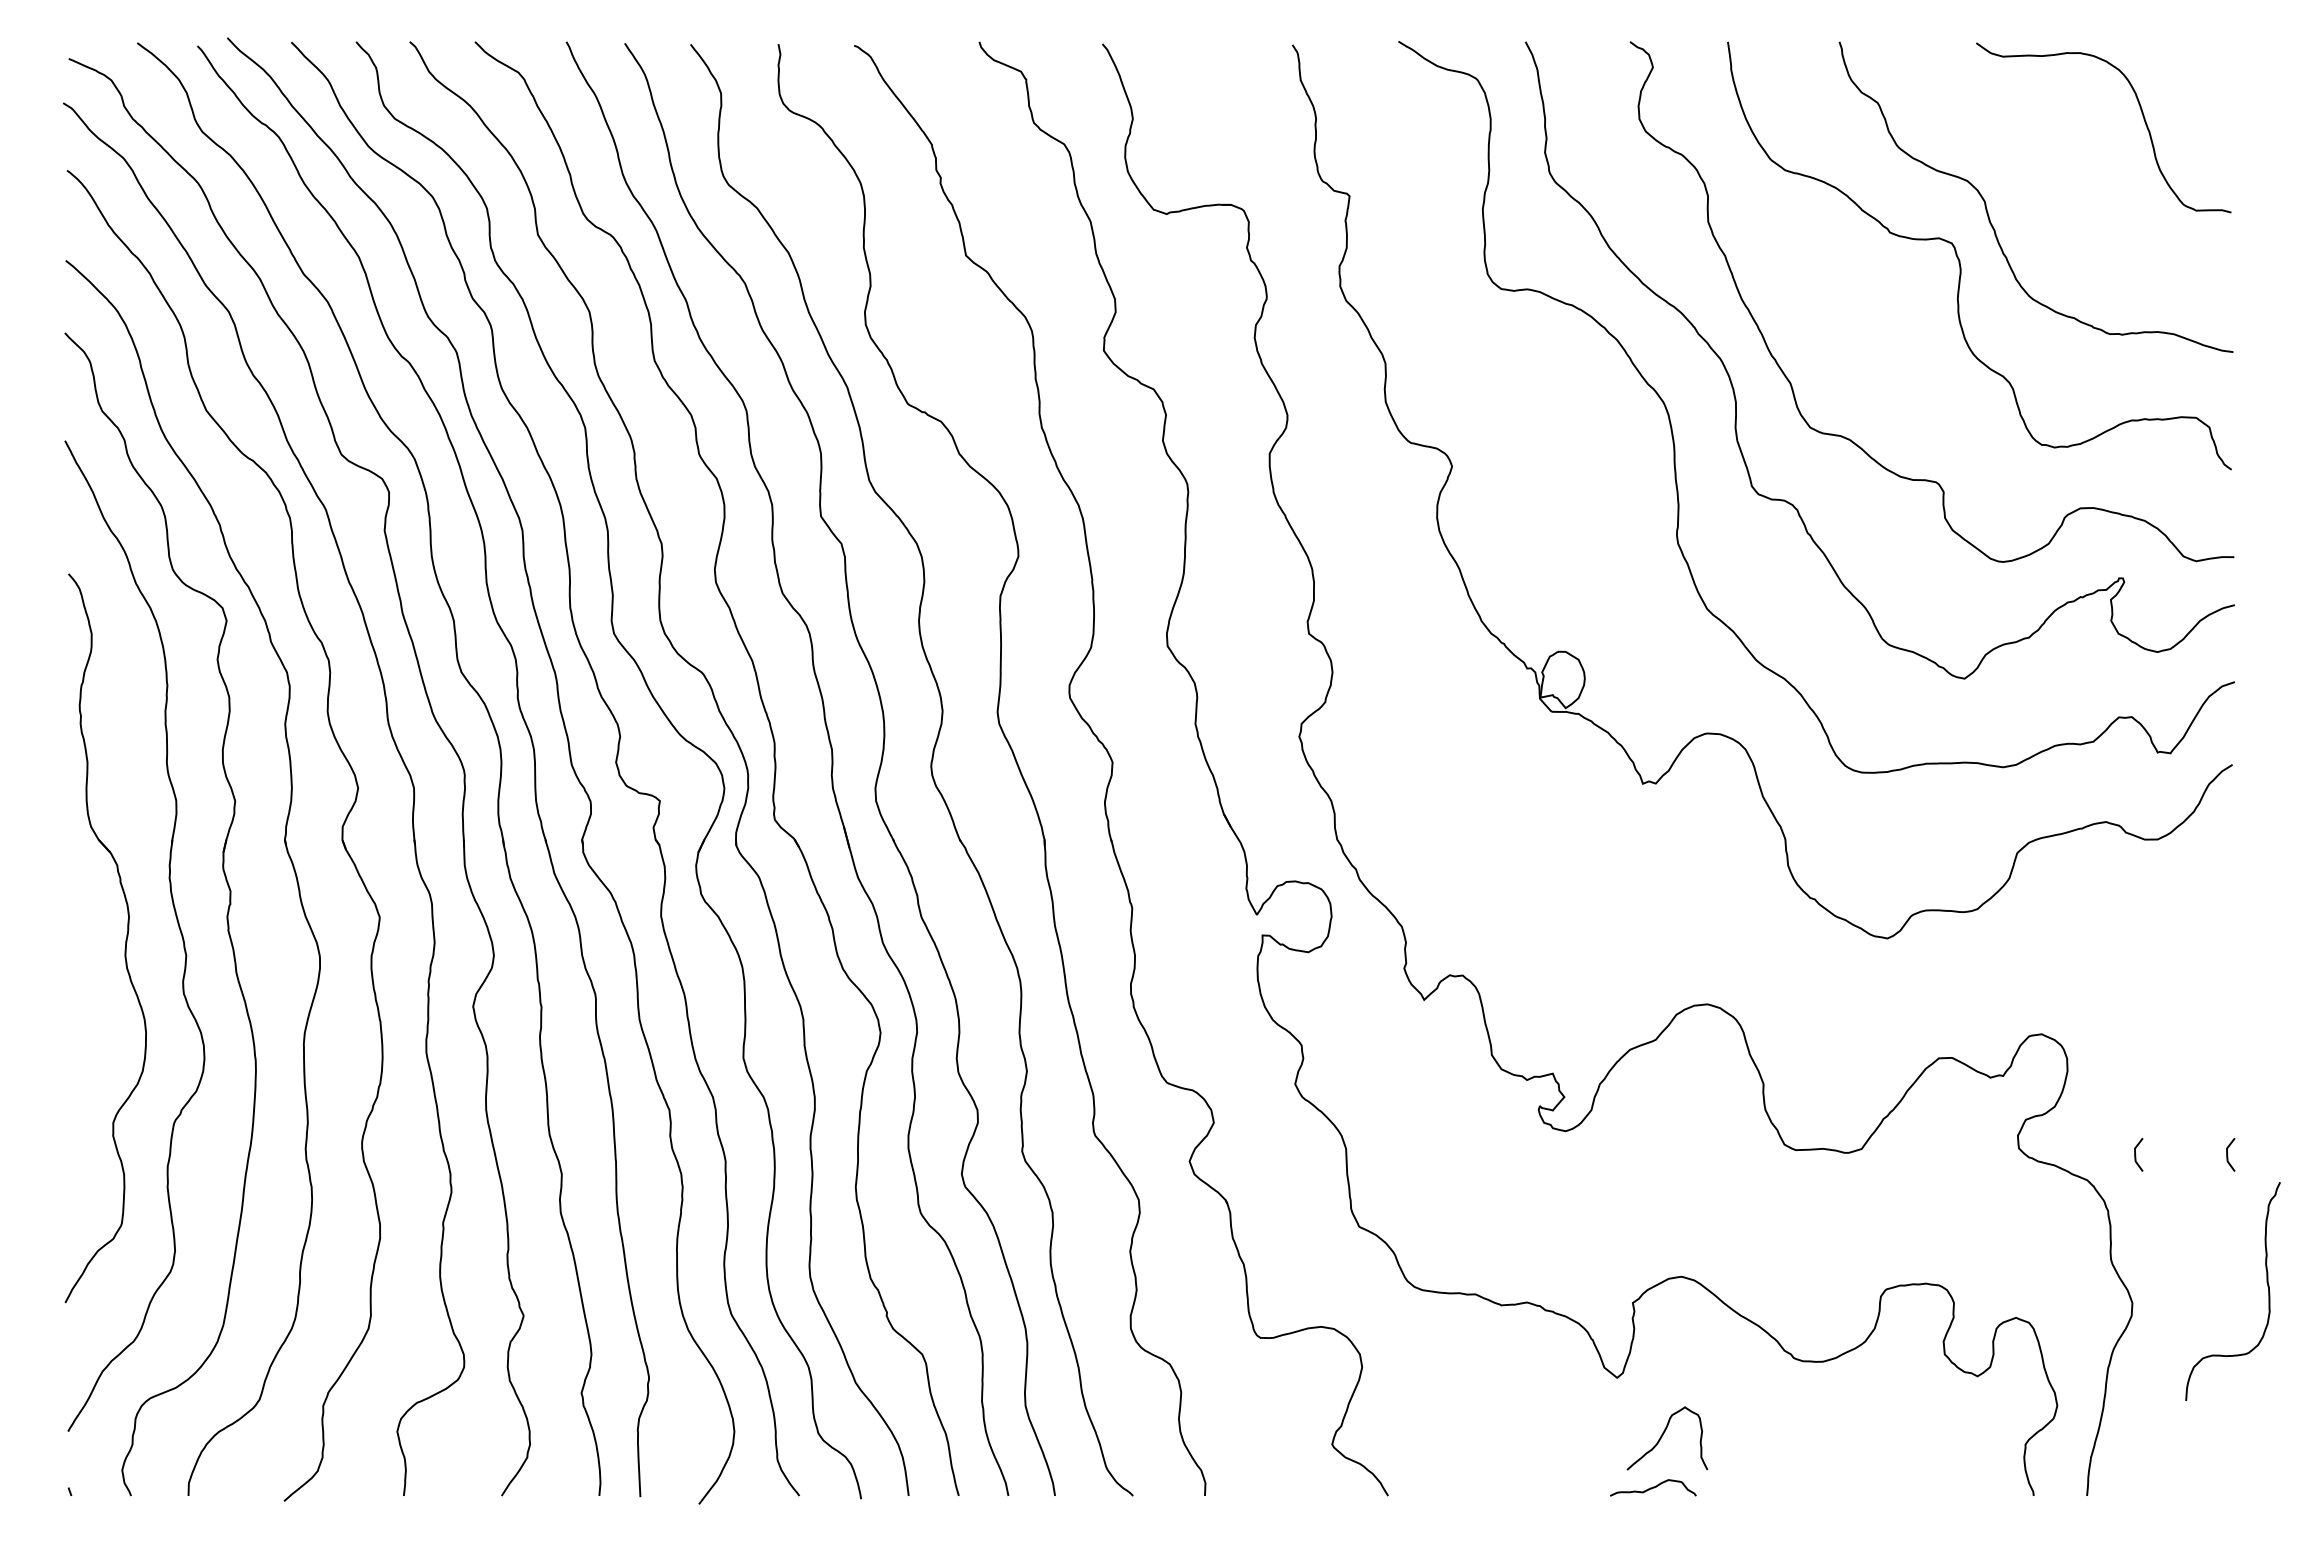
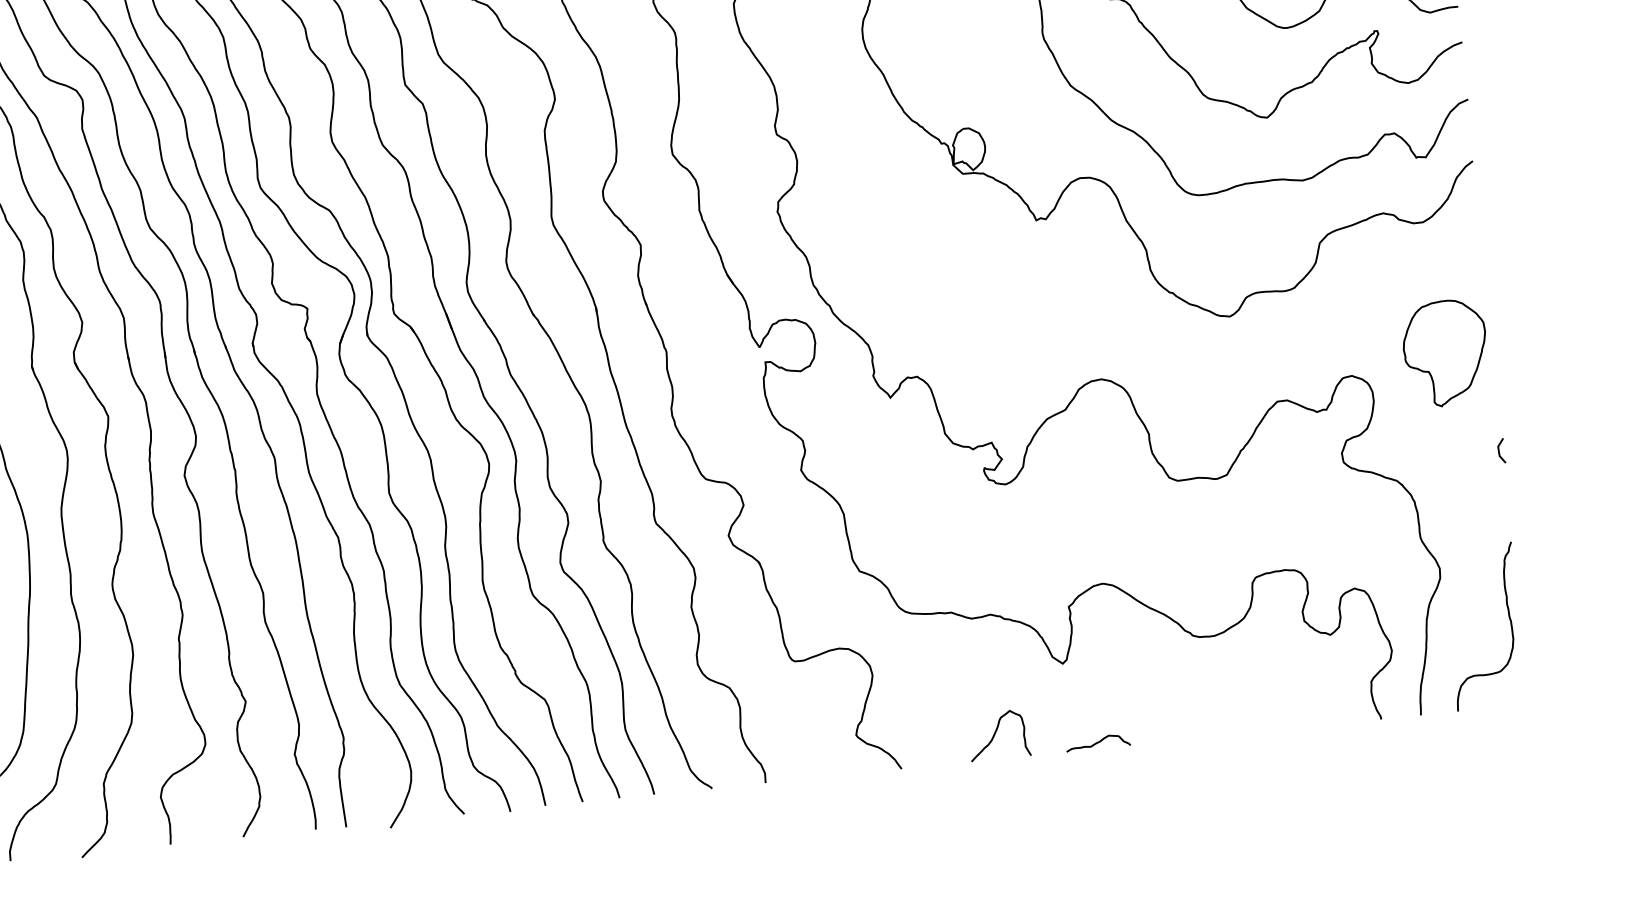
part: (2169, 1017) -> (1445, 353), added
line: (2136, 1154) -> (1431, 457), removed
curve: (2266, 1282) -> (1508, 617), moved
curve: (1663, 1435) -> (995, 733), moved

